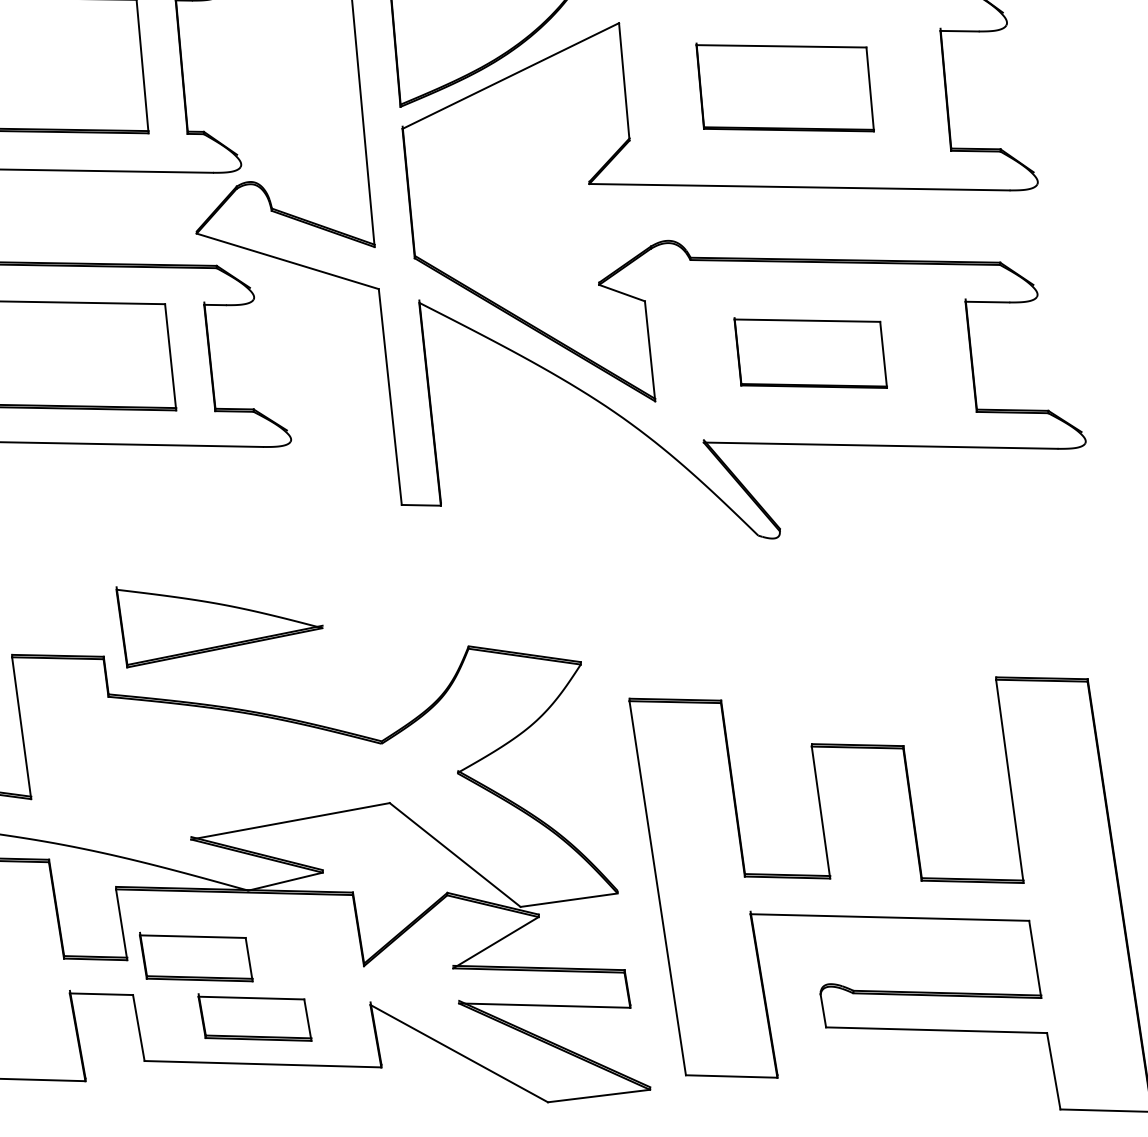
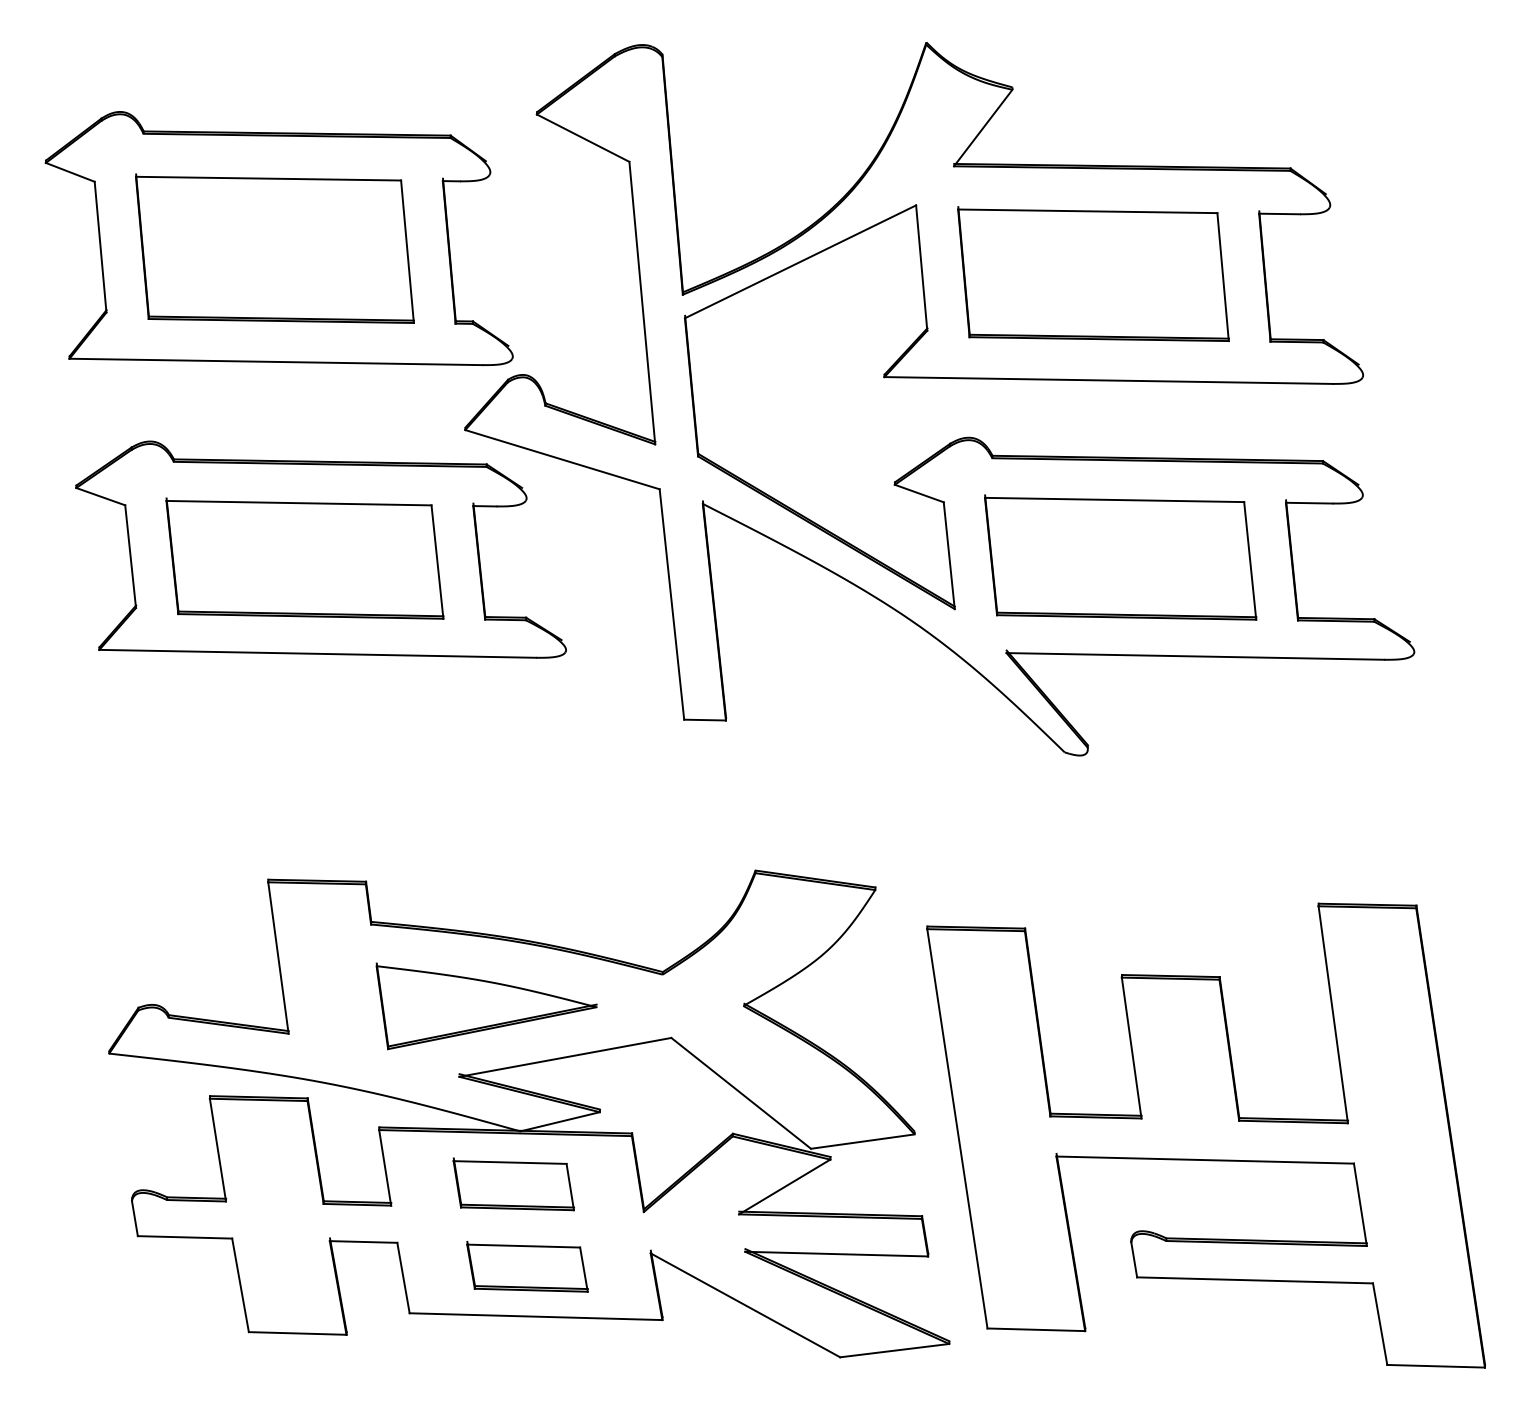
part: (785, 86) -> (1093, 273), size x1.43
part: (810, 353) -> (1120, 557), size x1.67
part: (219, 627) -> (486, 1006), moved
part: (195, 957) -> (513, 1184), moved

